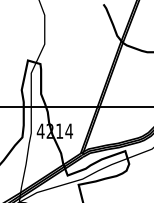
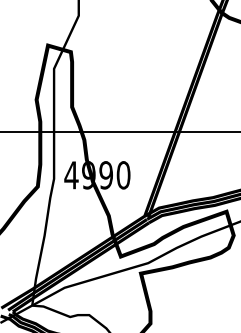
text: (59, 130) -> (105, 173), 4214 -> 4990

